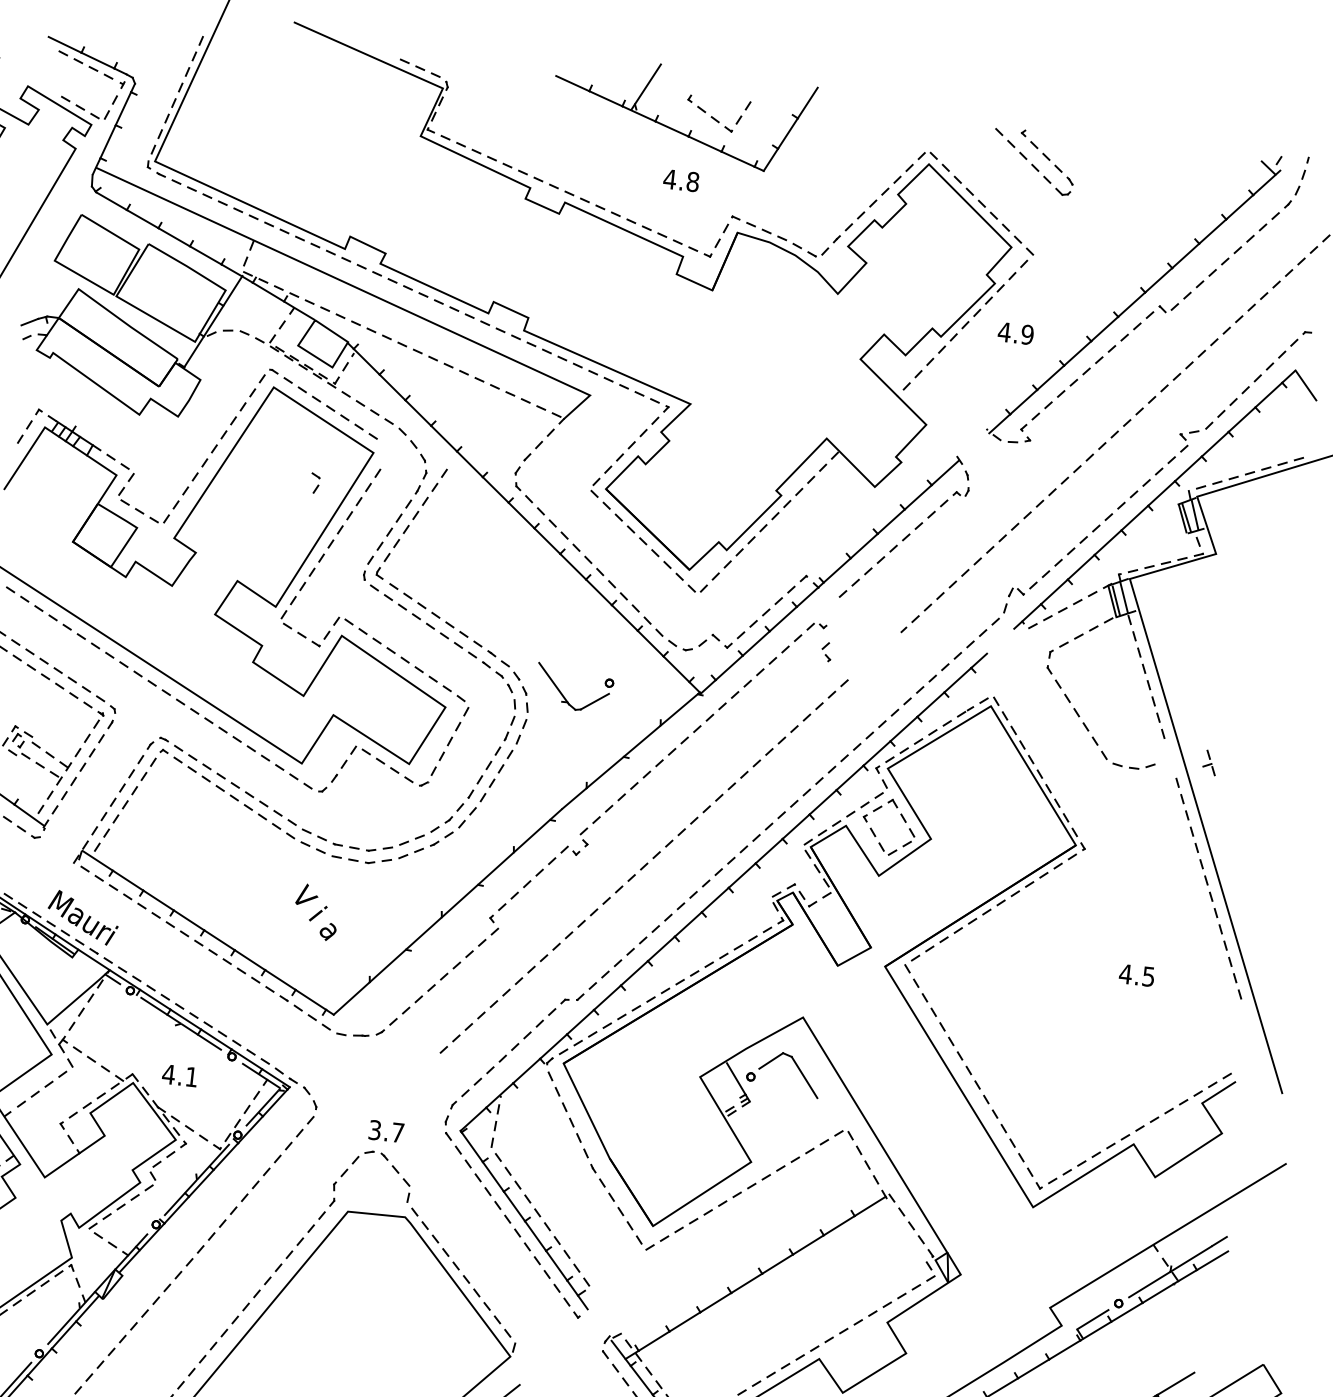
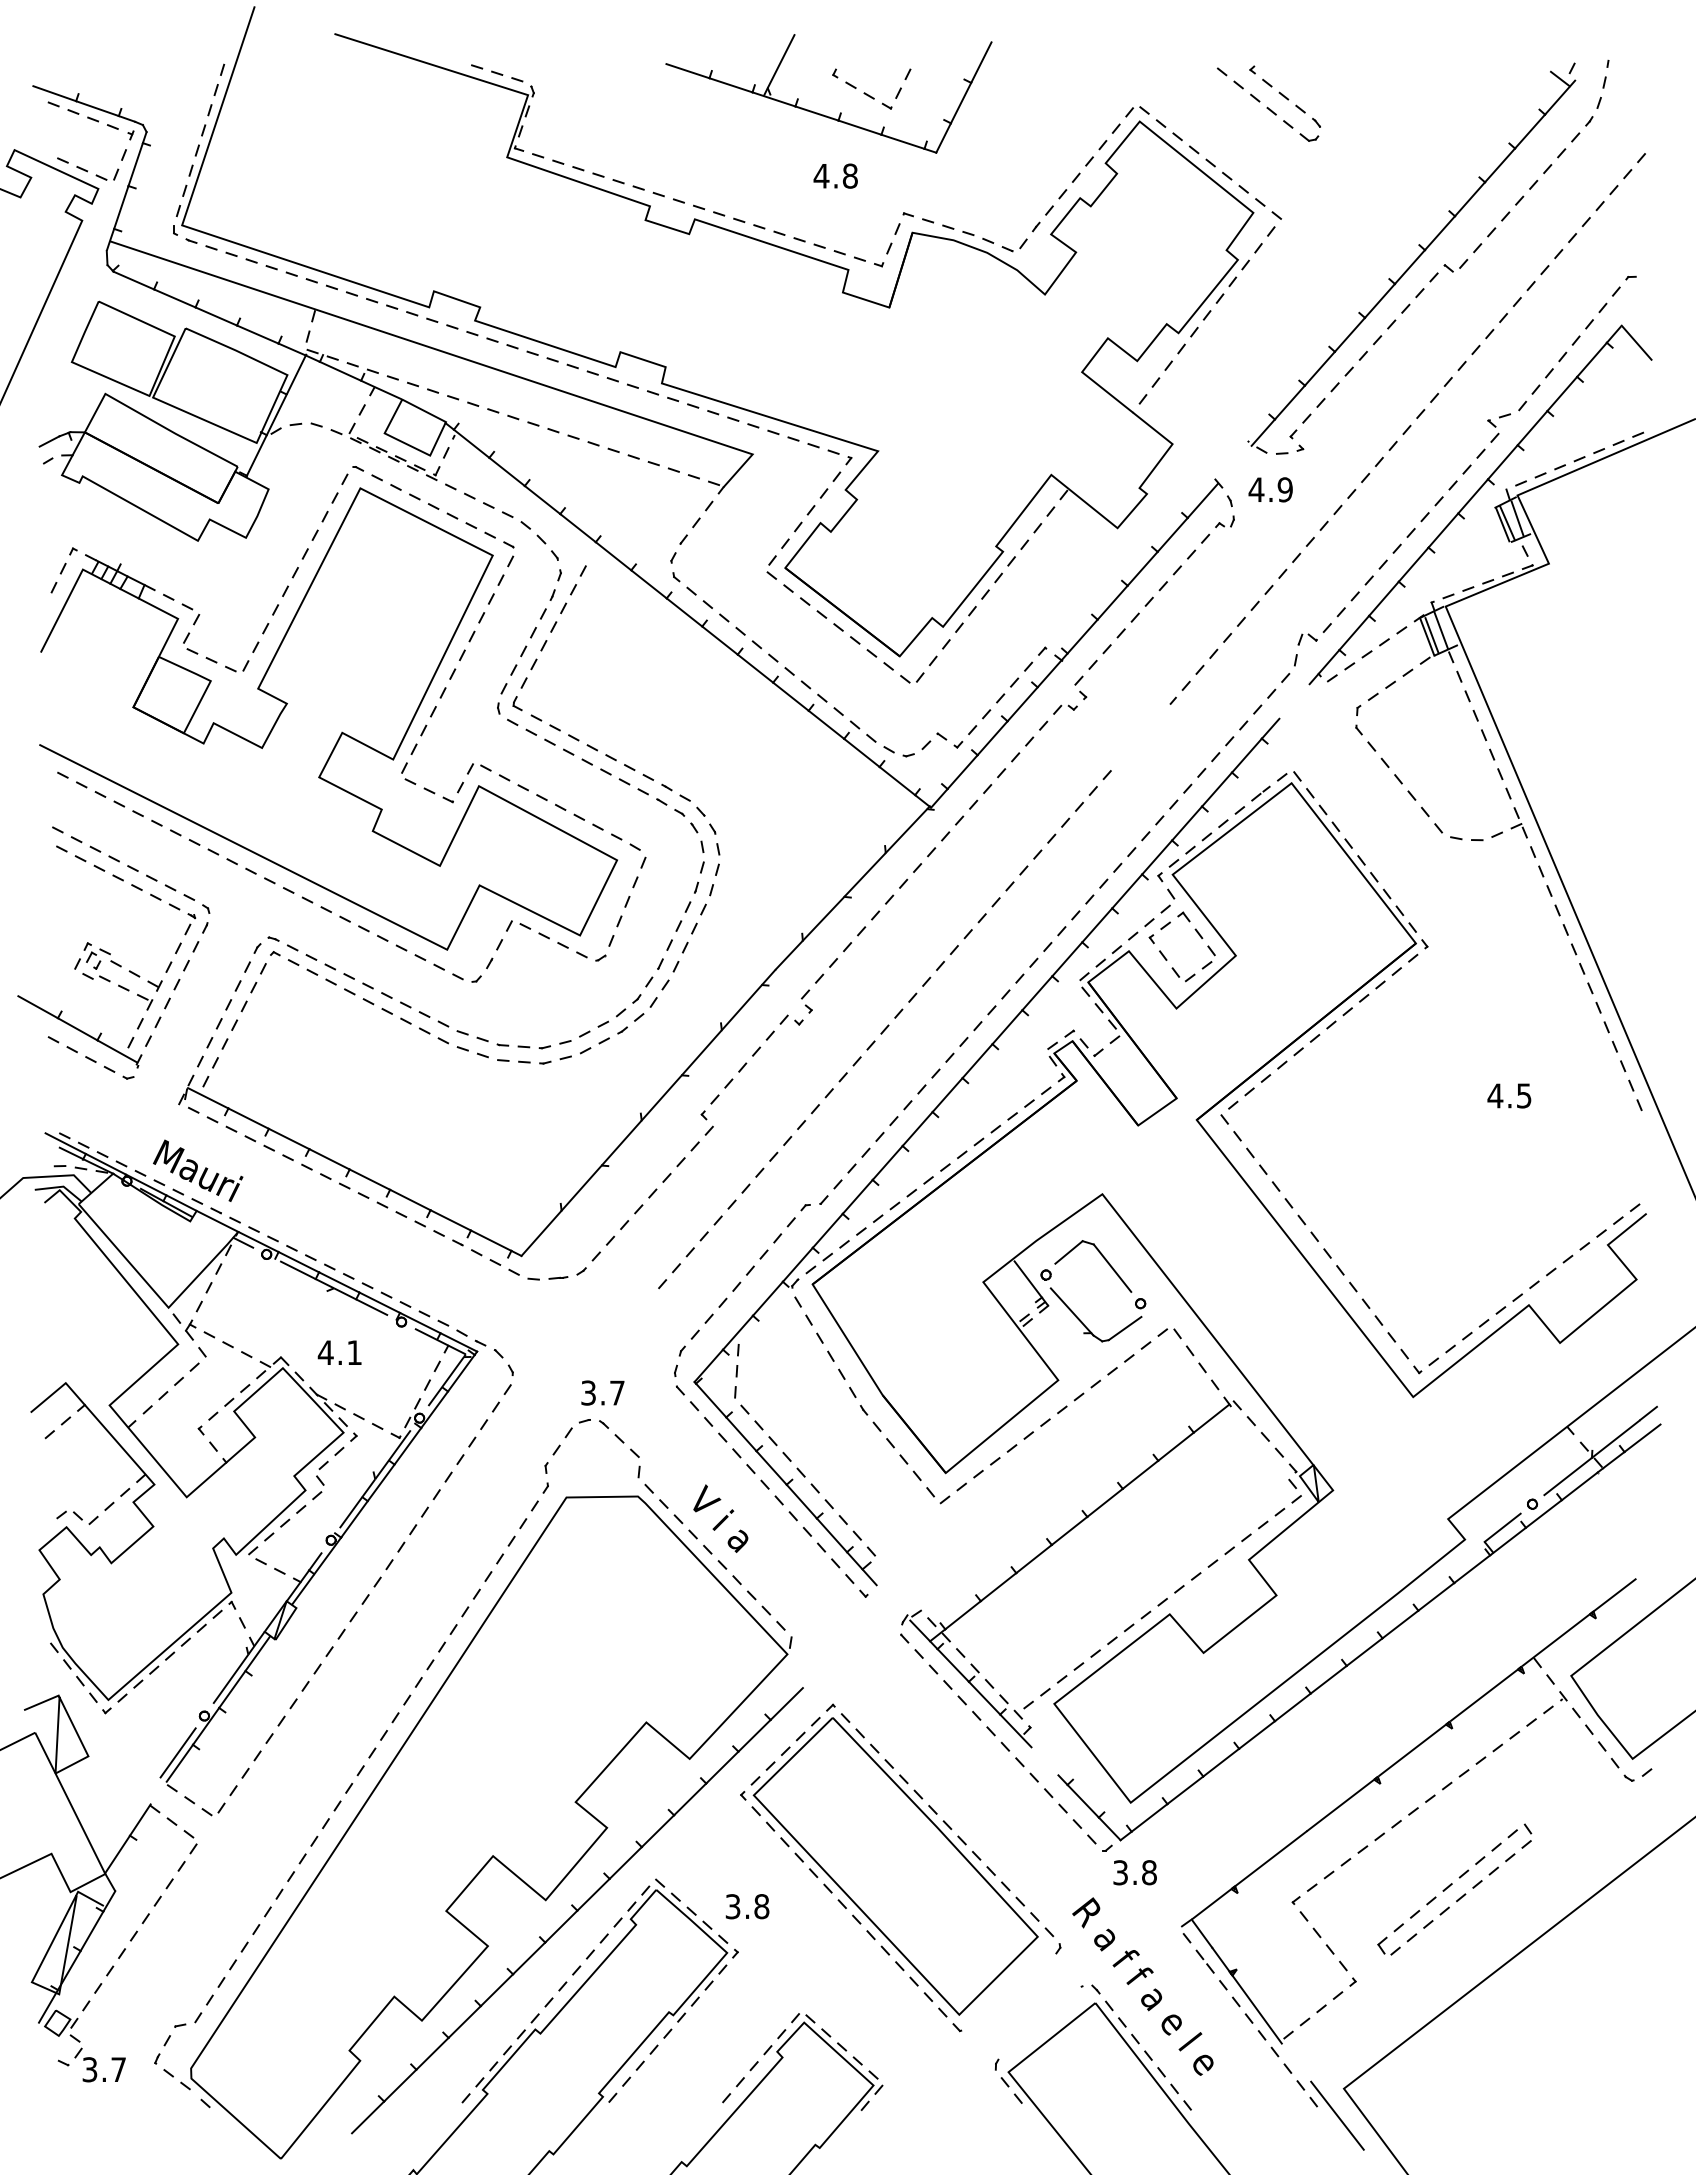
text: (1015, 333) -> (1270, 489), moved
part: (314, 483) -> (508, 554), moved
part: (826, 651) -> (1080, 687), moved
part: (562, 693) -> (1083, 1322), moved
part: (1209, 762) -> (1518, 822), moved
text: (316, 912) -> (720, 1518), moved

